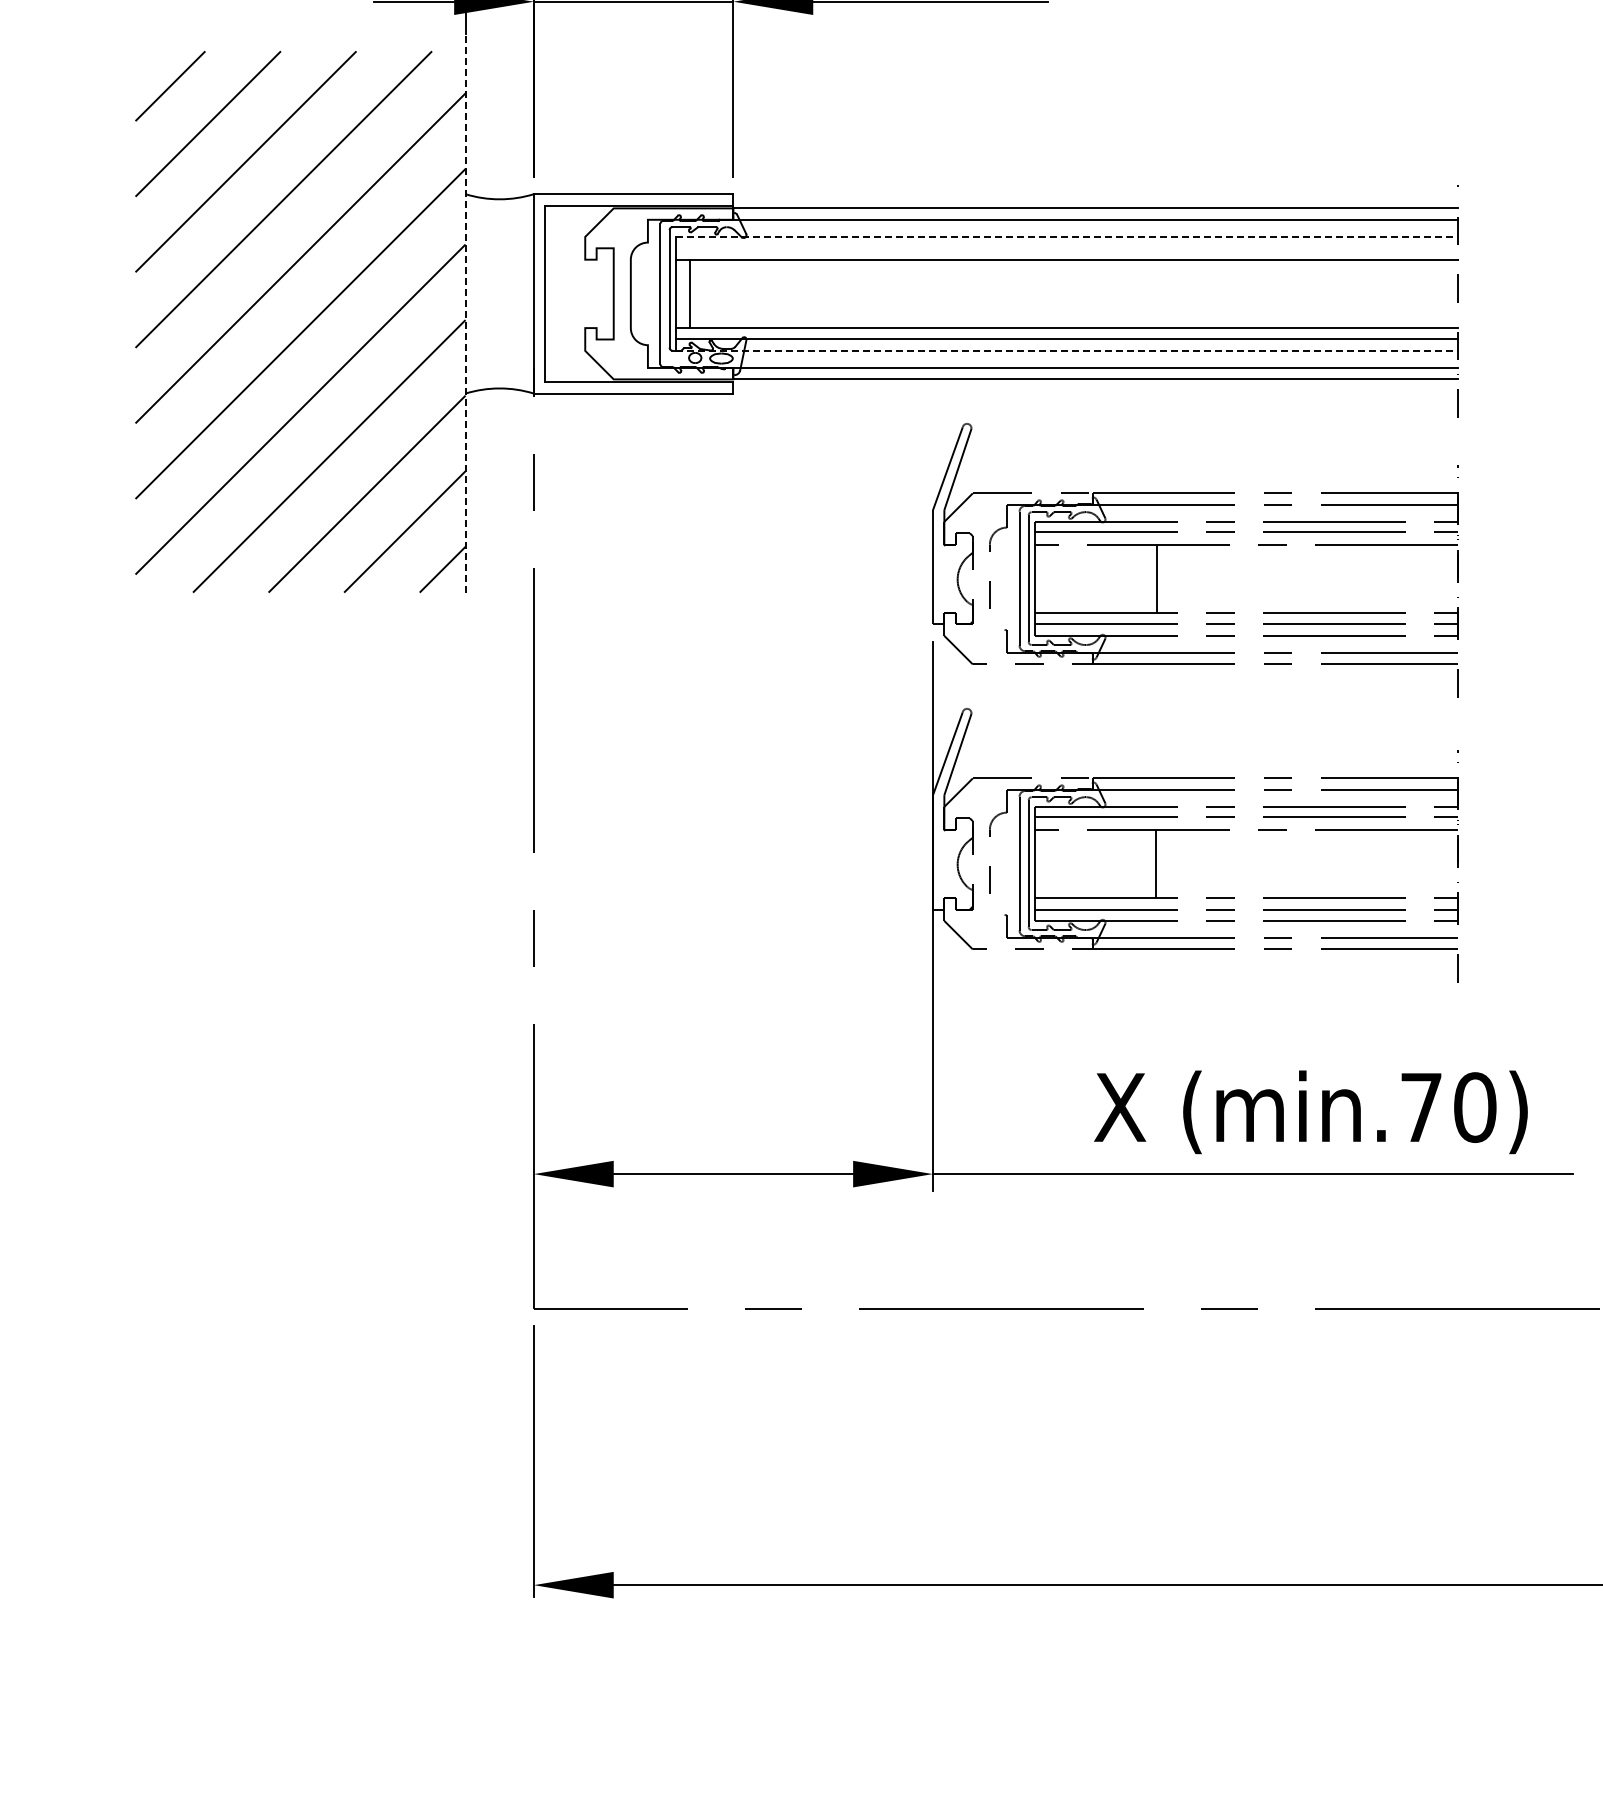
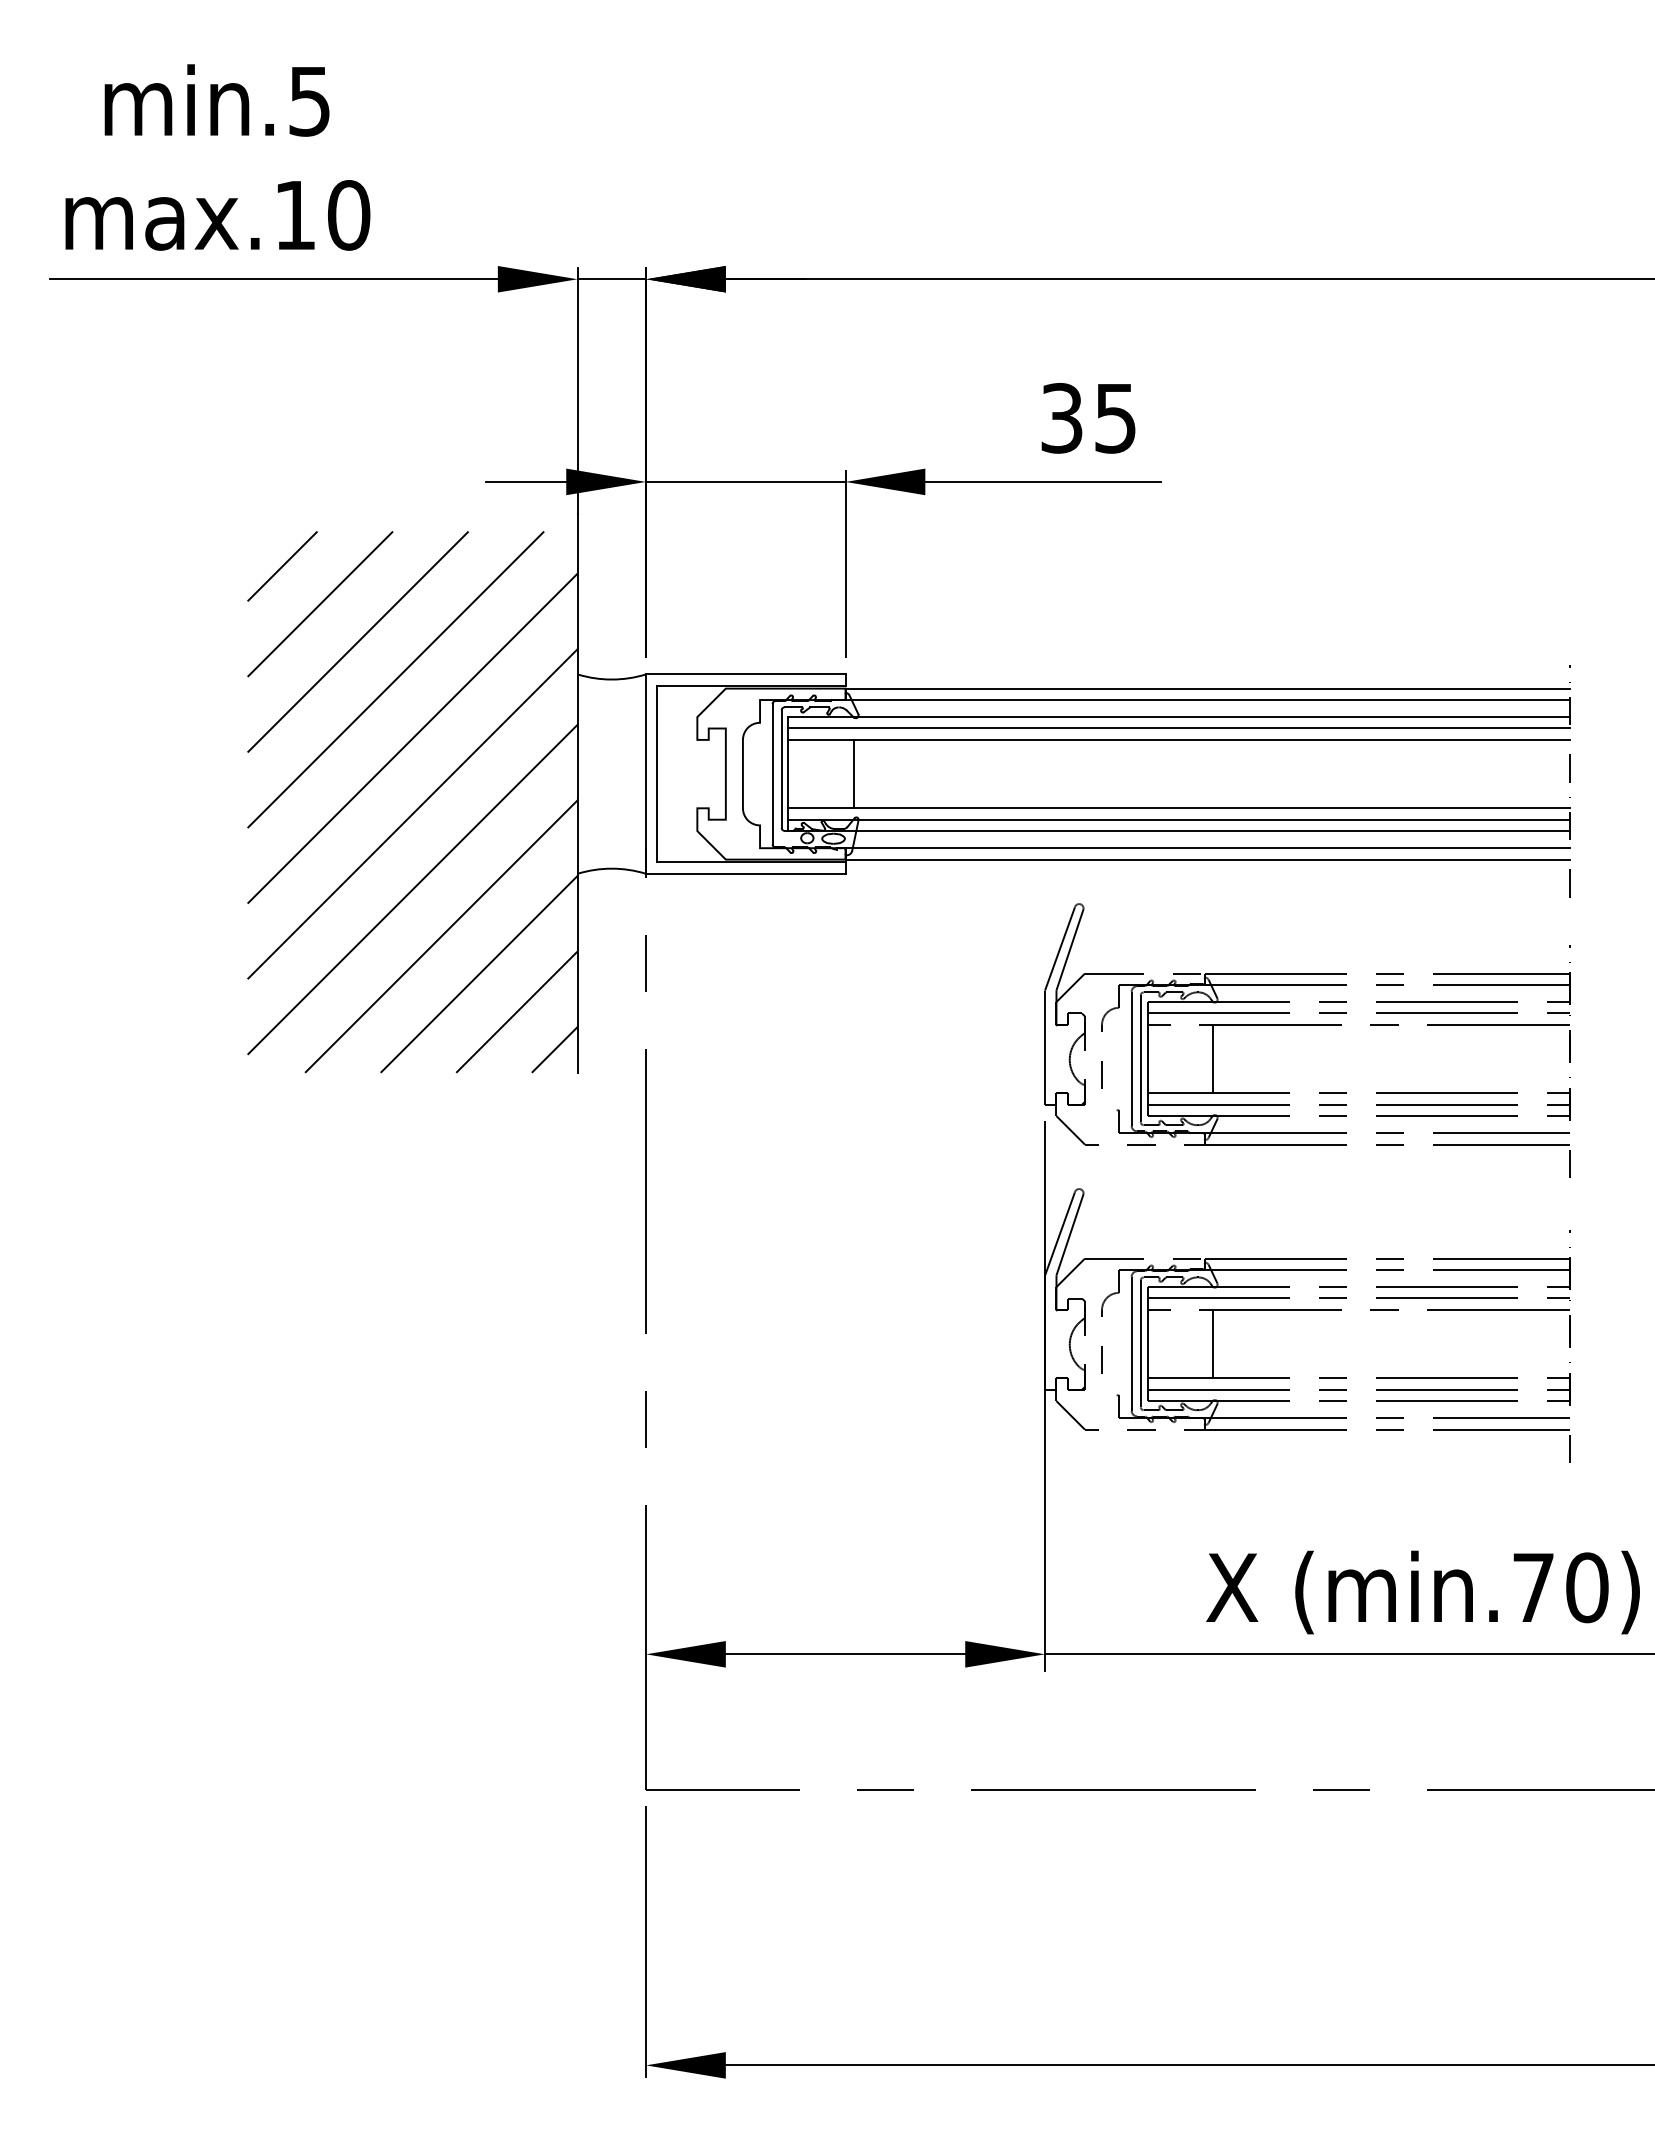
line: (1067, 237) -> (1179, 717), dashed -> solid
line: (1067, 247) -> (1179, 727), added
line: (690, 293) -> (854, 773), moved
line: (465, 313) -> (577, 793), dashed -> solid
line: (1067, 351) -> (1179, 831), dashed -> solid
line: (1157, 578) -> (1213, 1058), moved
line: (1156, 863) -> (1213, 1343), moved

